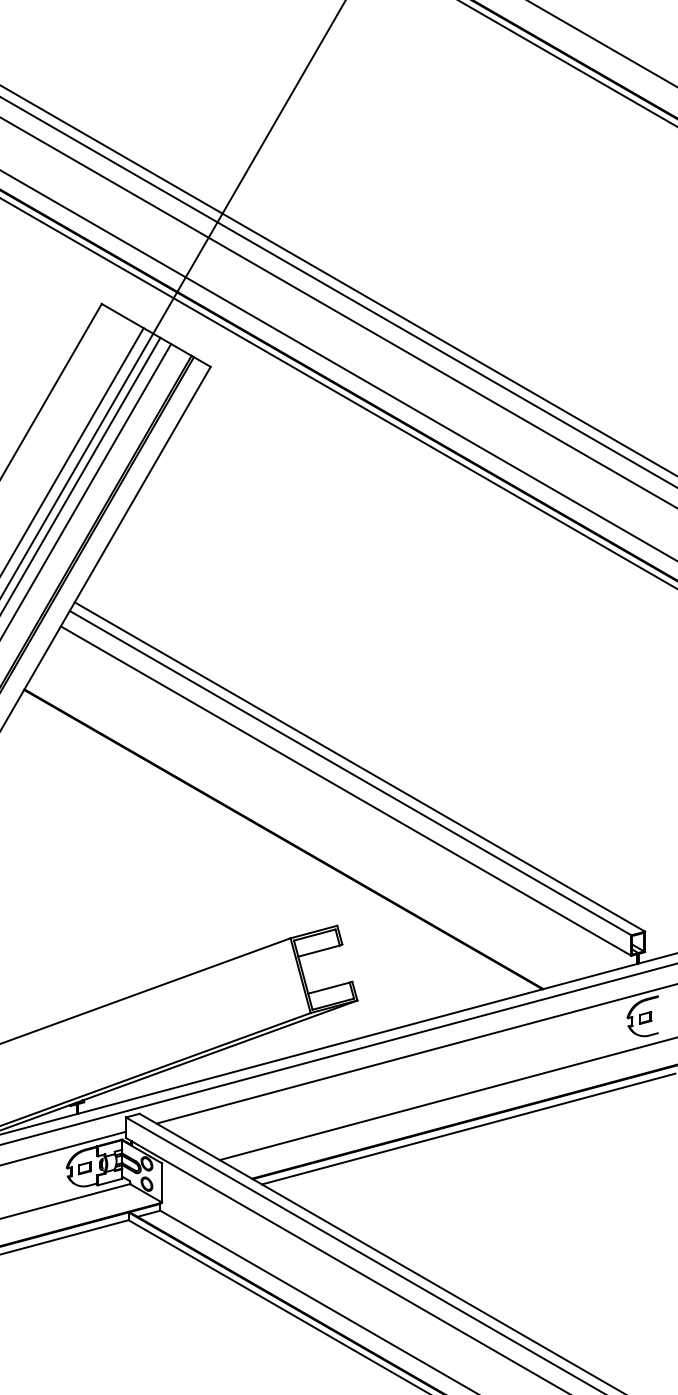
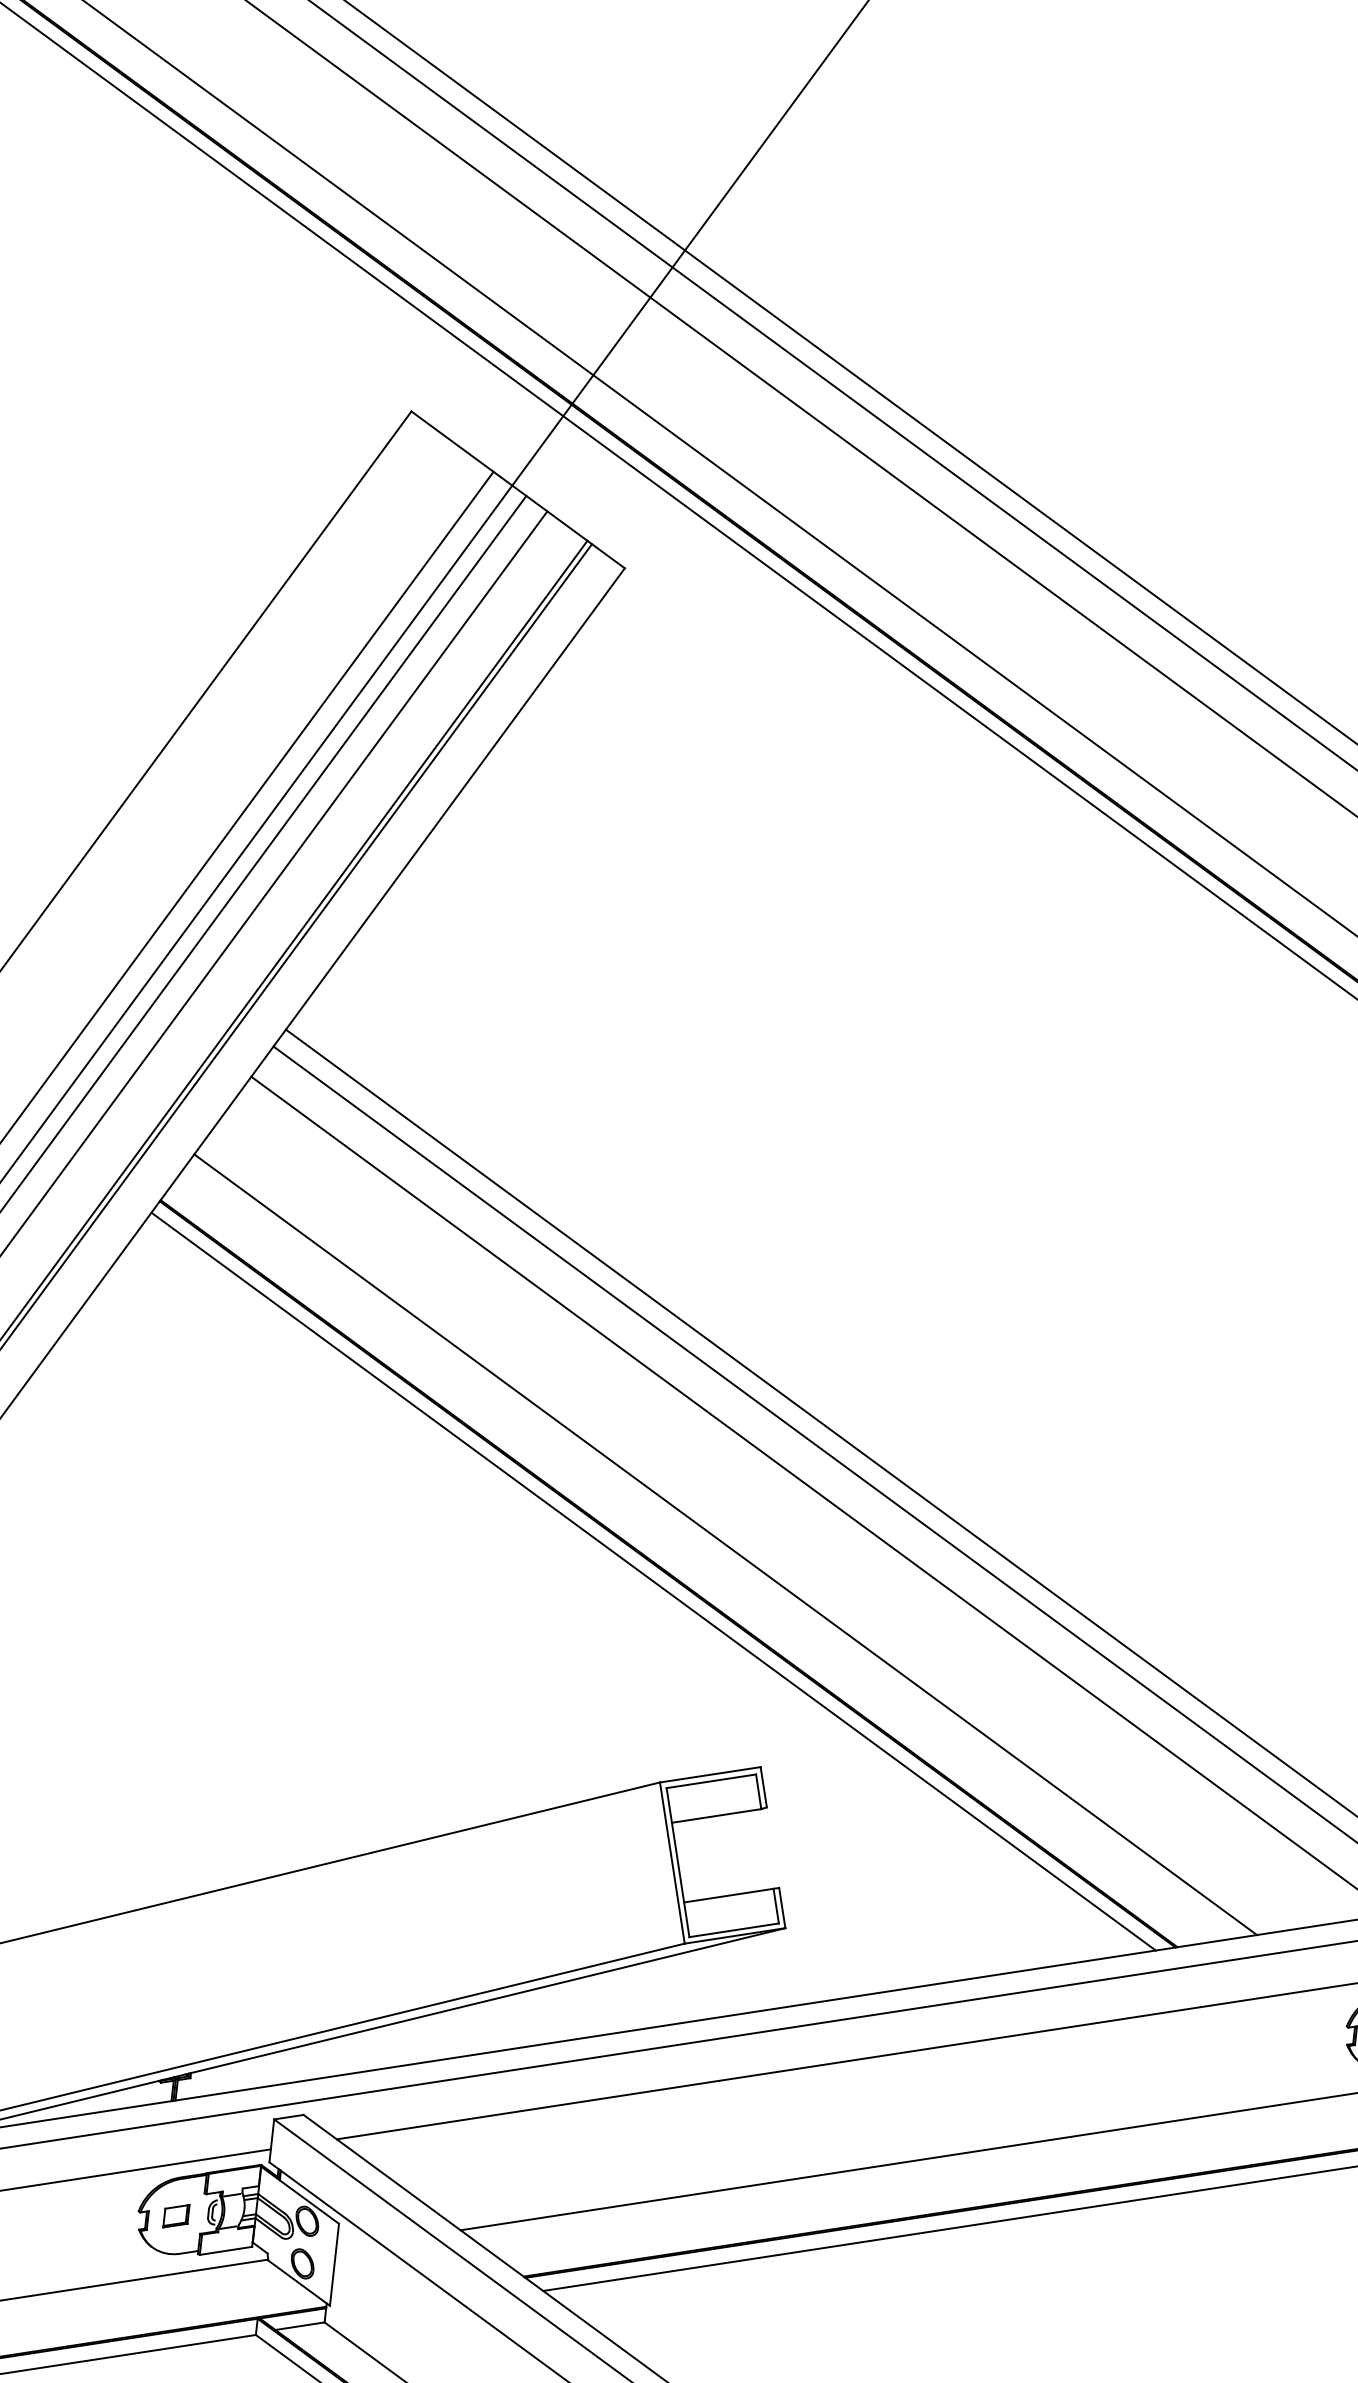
line: (308, 822) -> (724, 1544), added
line: (276, 843) -> (652, 1580), added

